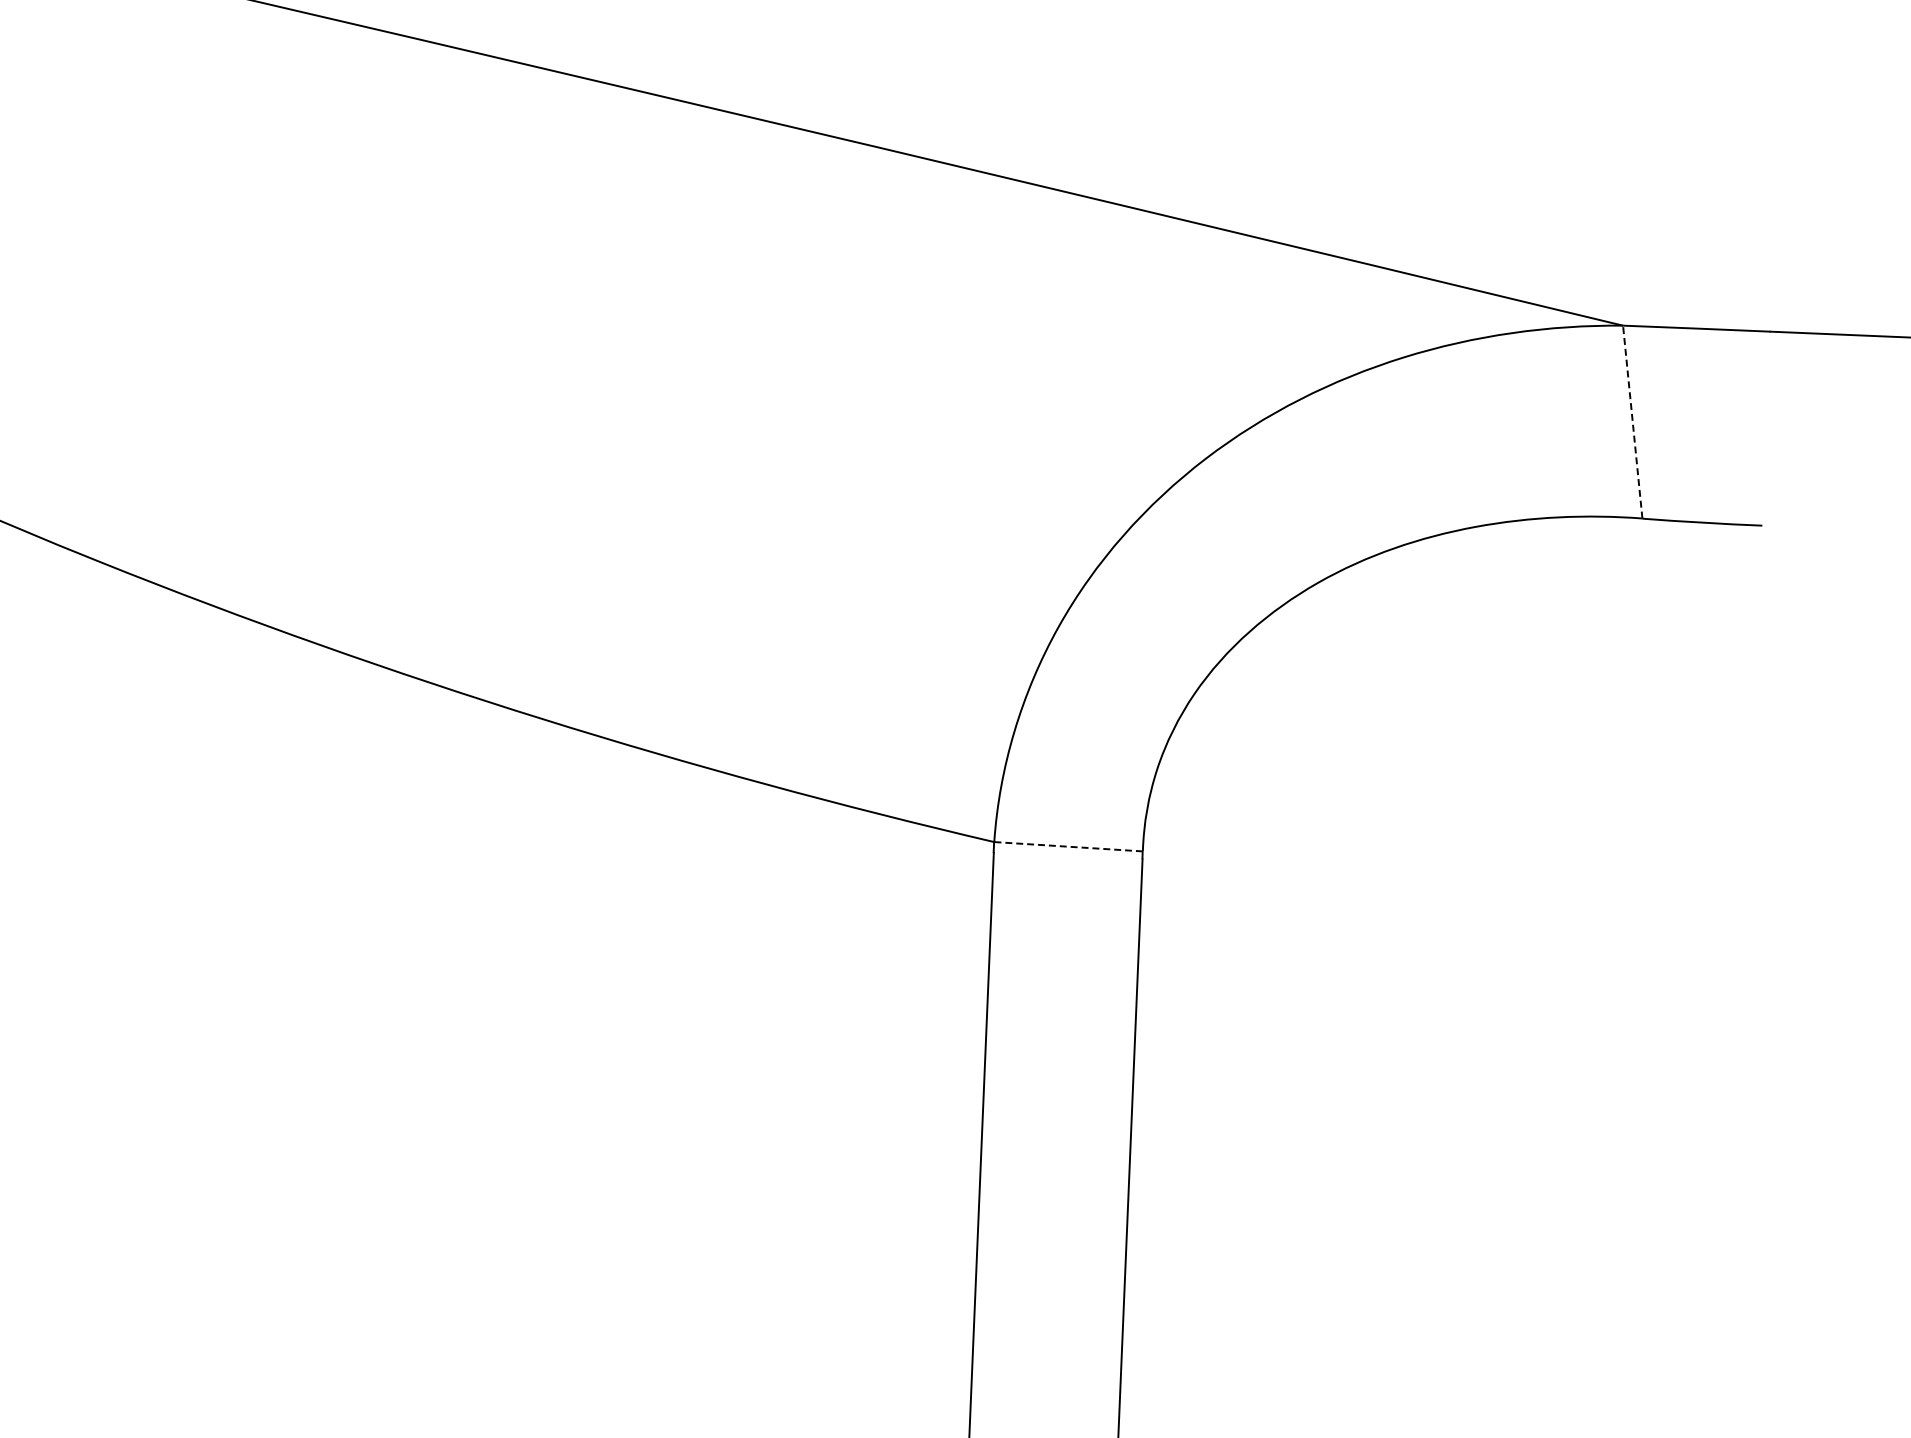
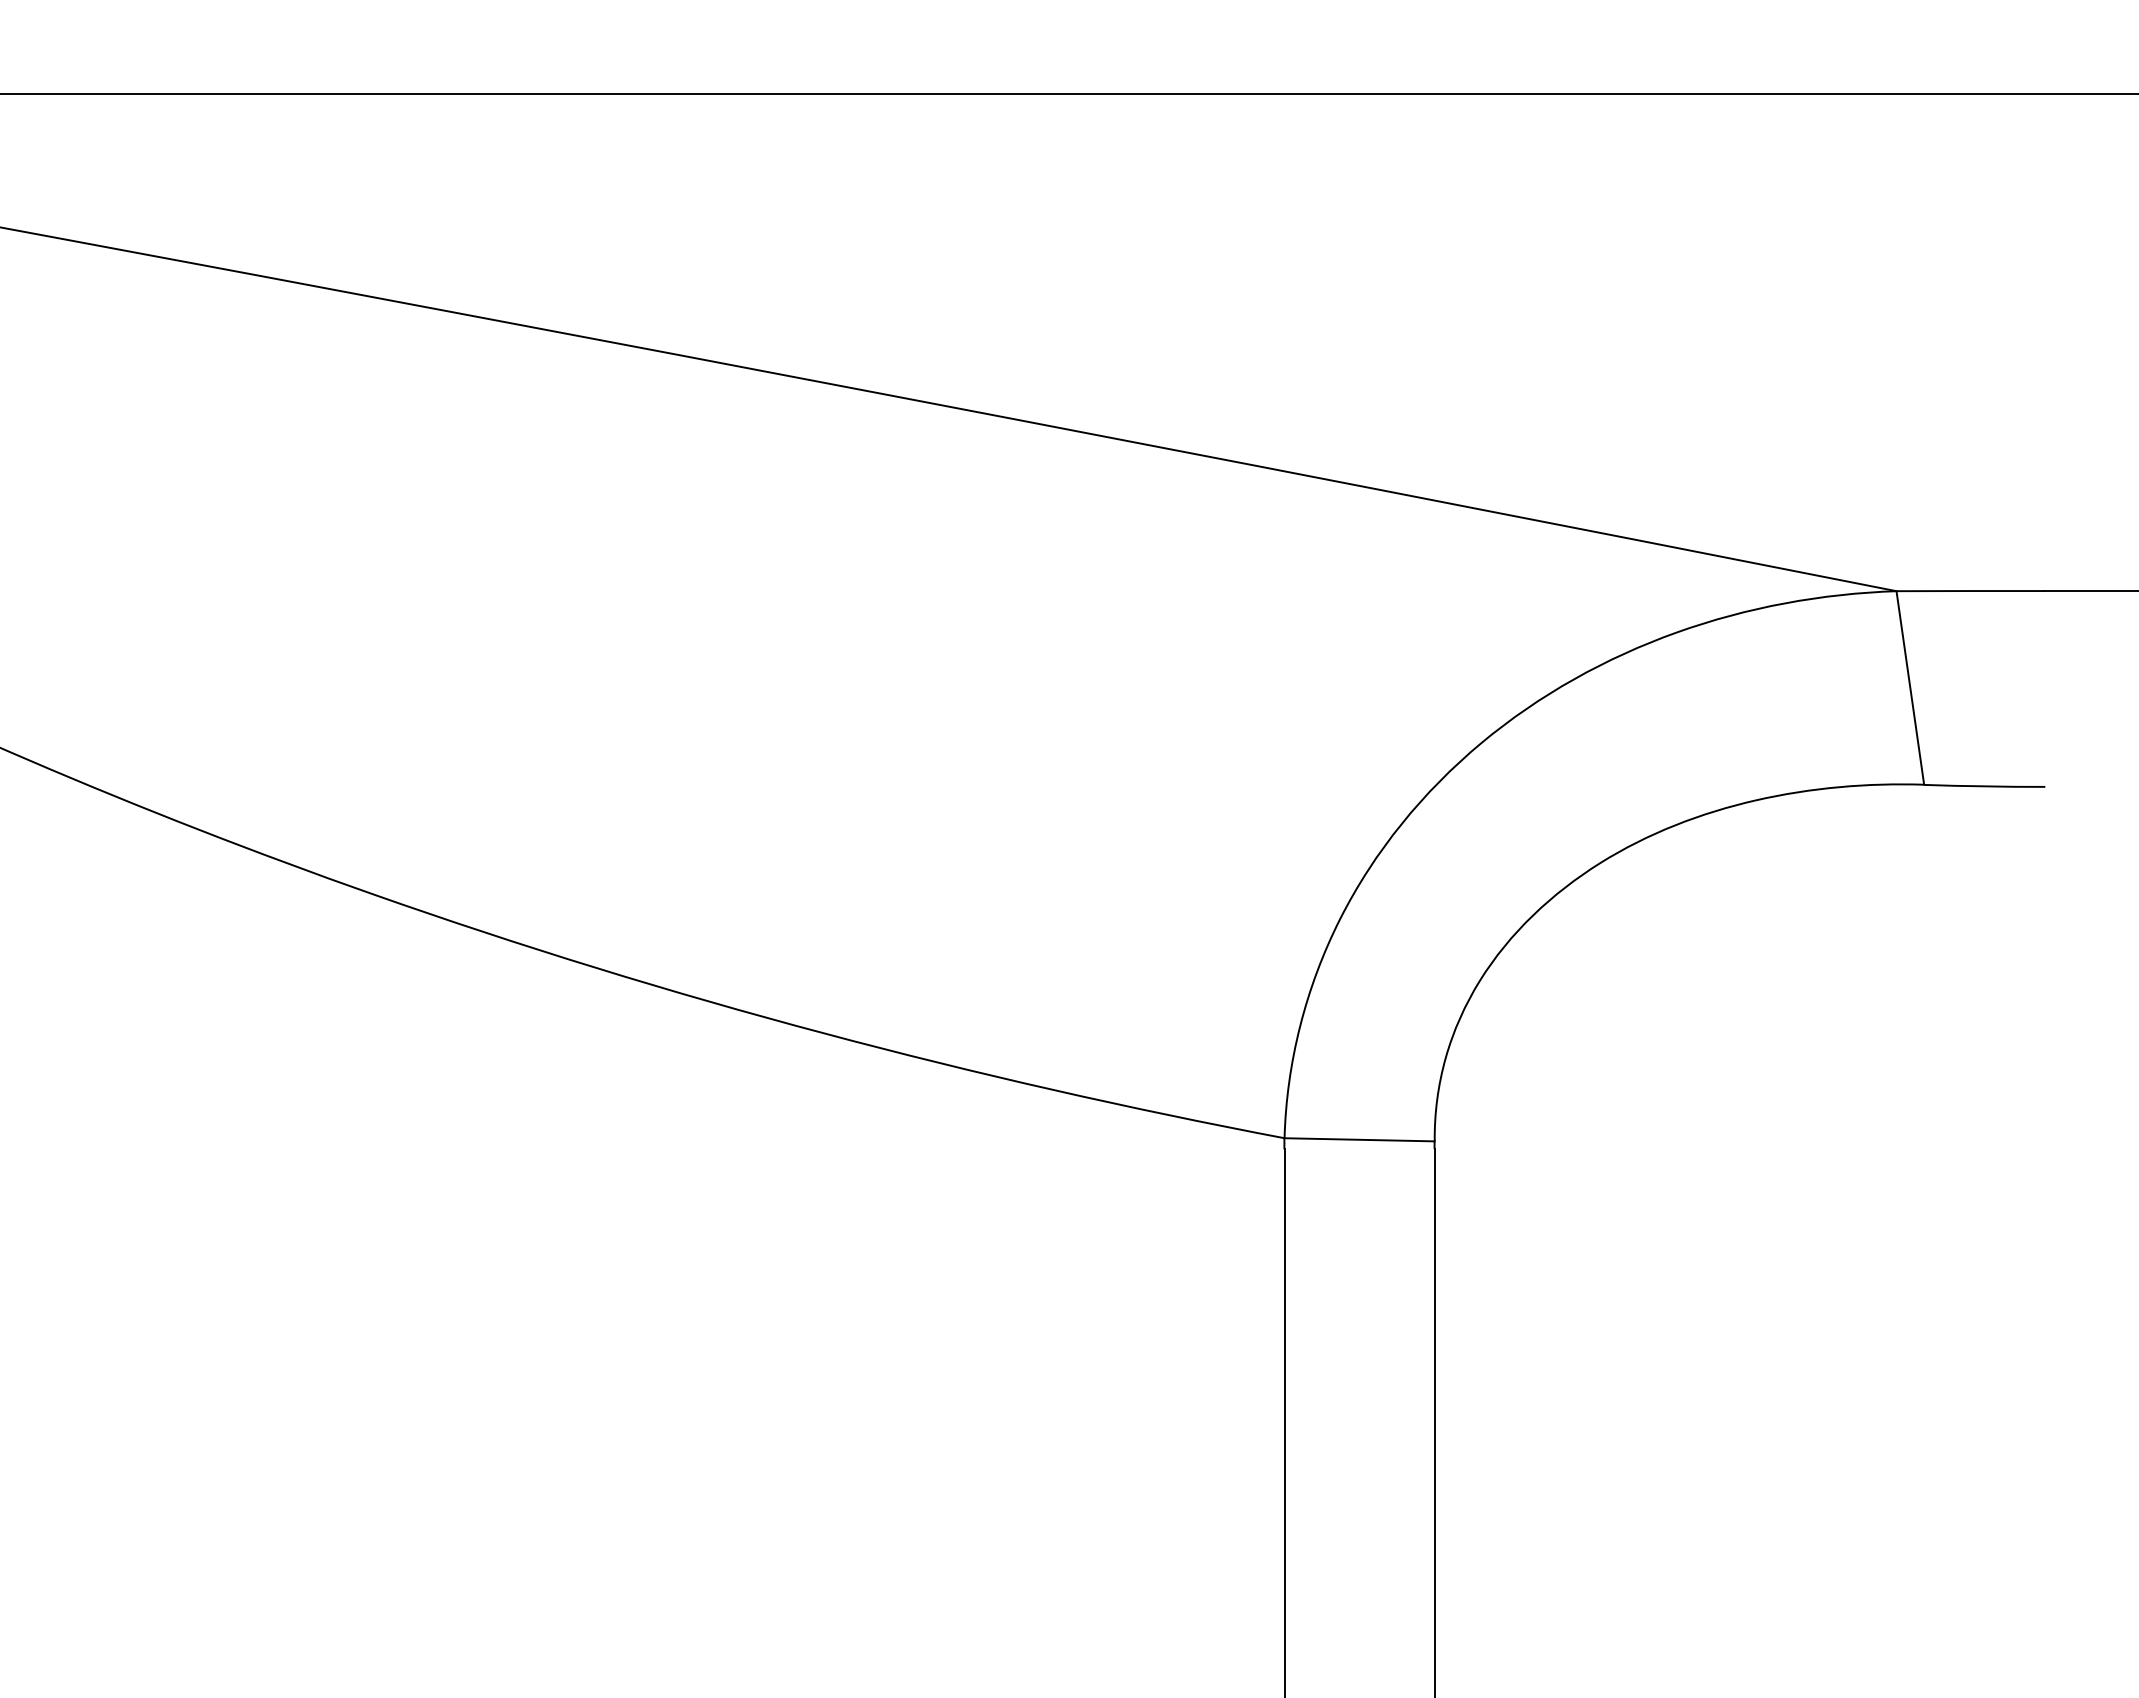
line: (1632, 421) -> (1910, 687), dashed -> solid
line: (1068, 846) -> (1359, 1139), dashed -> solid

